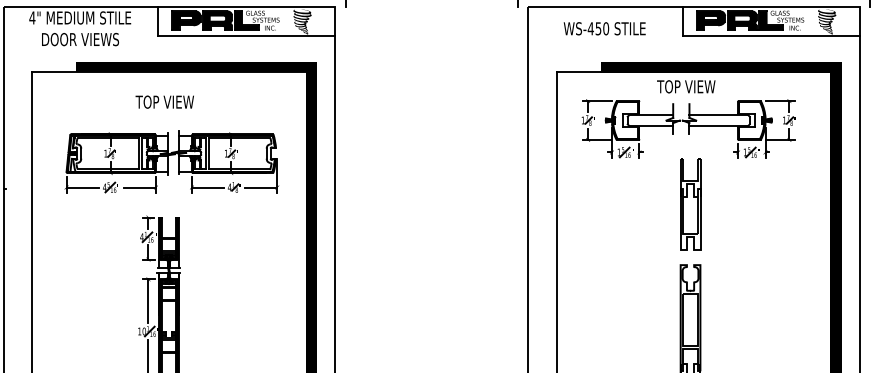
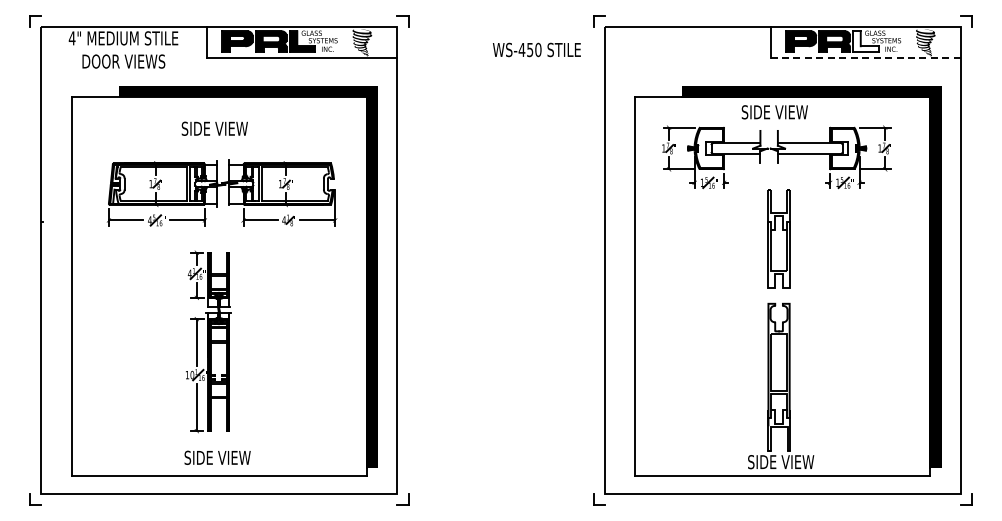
fill: (771, 20) -> (865, 41), removed
text: (604, 28) -> (536, 49), moved
line: (771, 35) -> (866, 57), solid -> dashed
text: (686, 86) -> (774, 112), TOP VIEW -> SIDE VIEW
text: (164, 101) -> (214, 128), TOP VIEW -> SIDE VIEW

